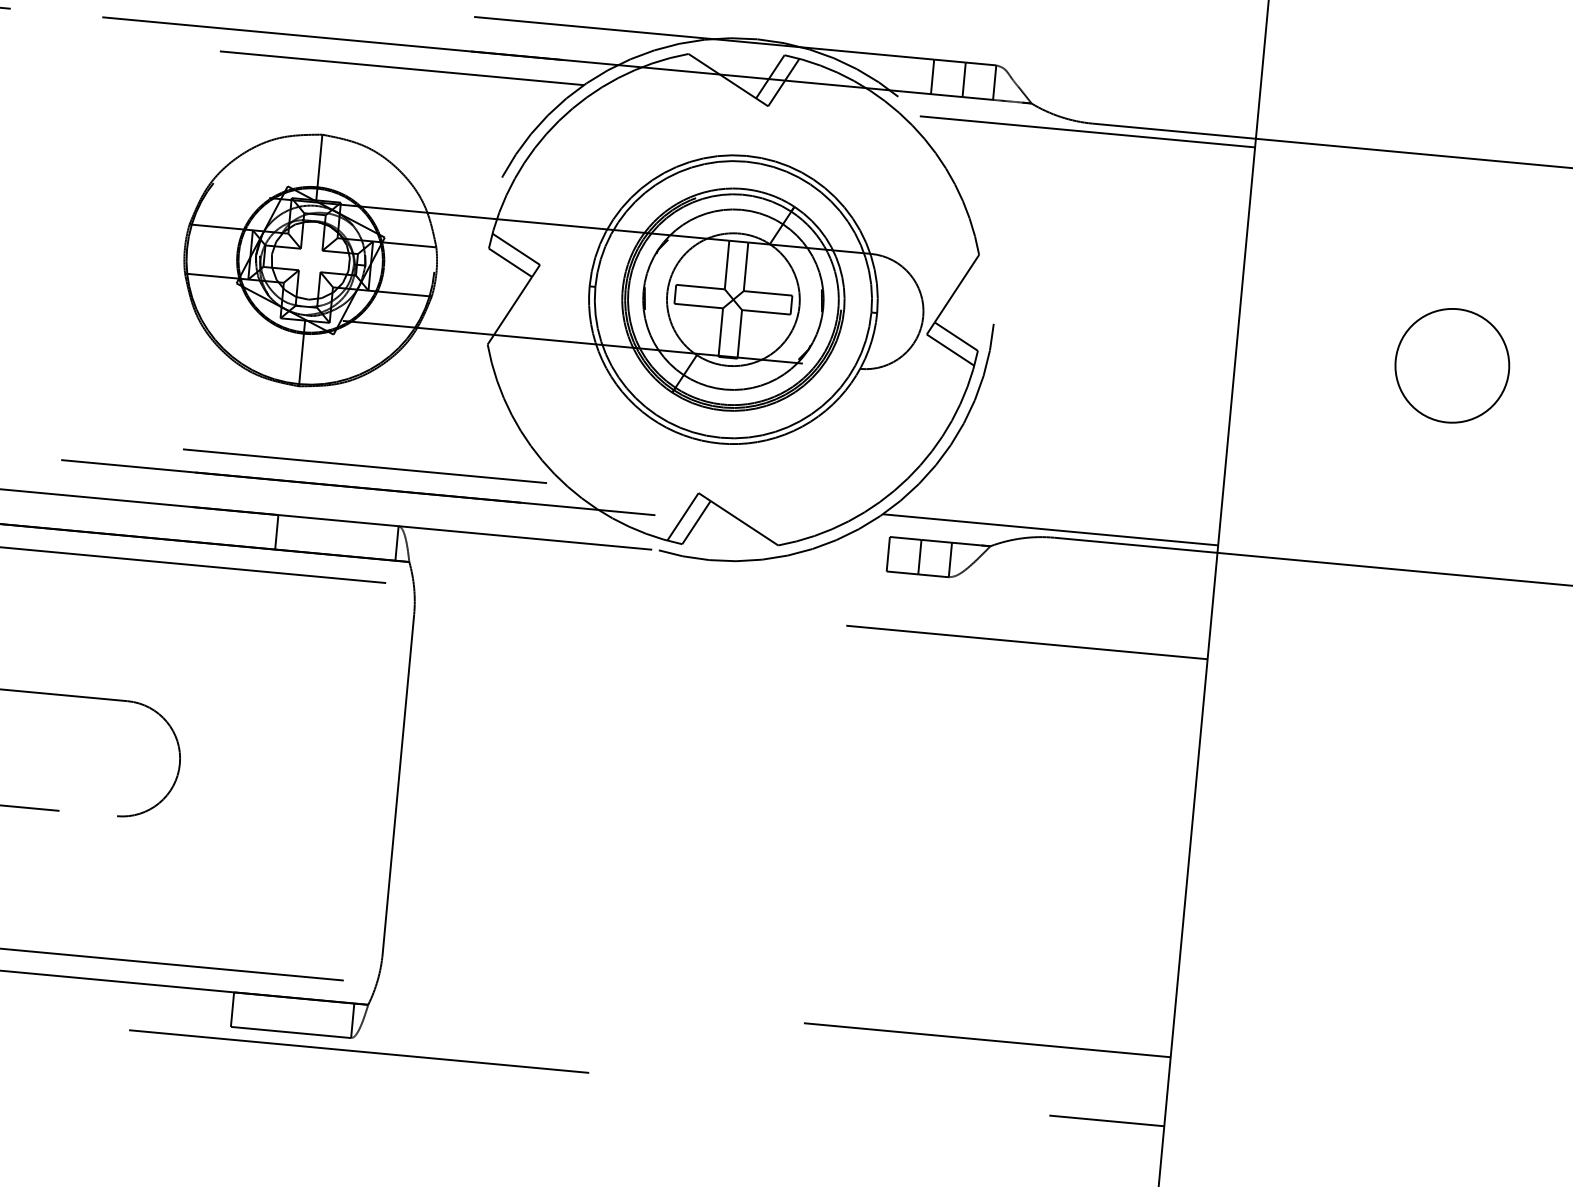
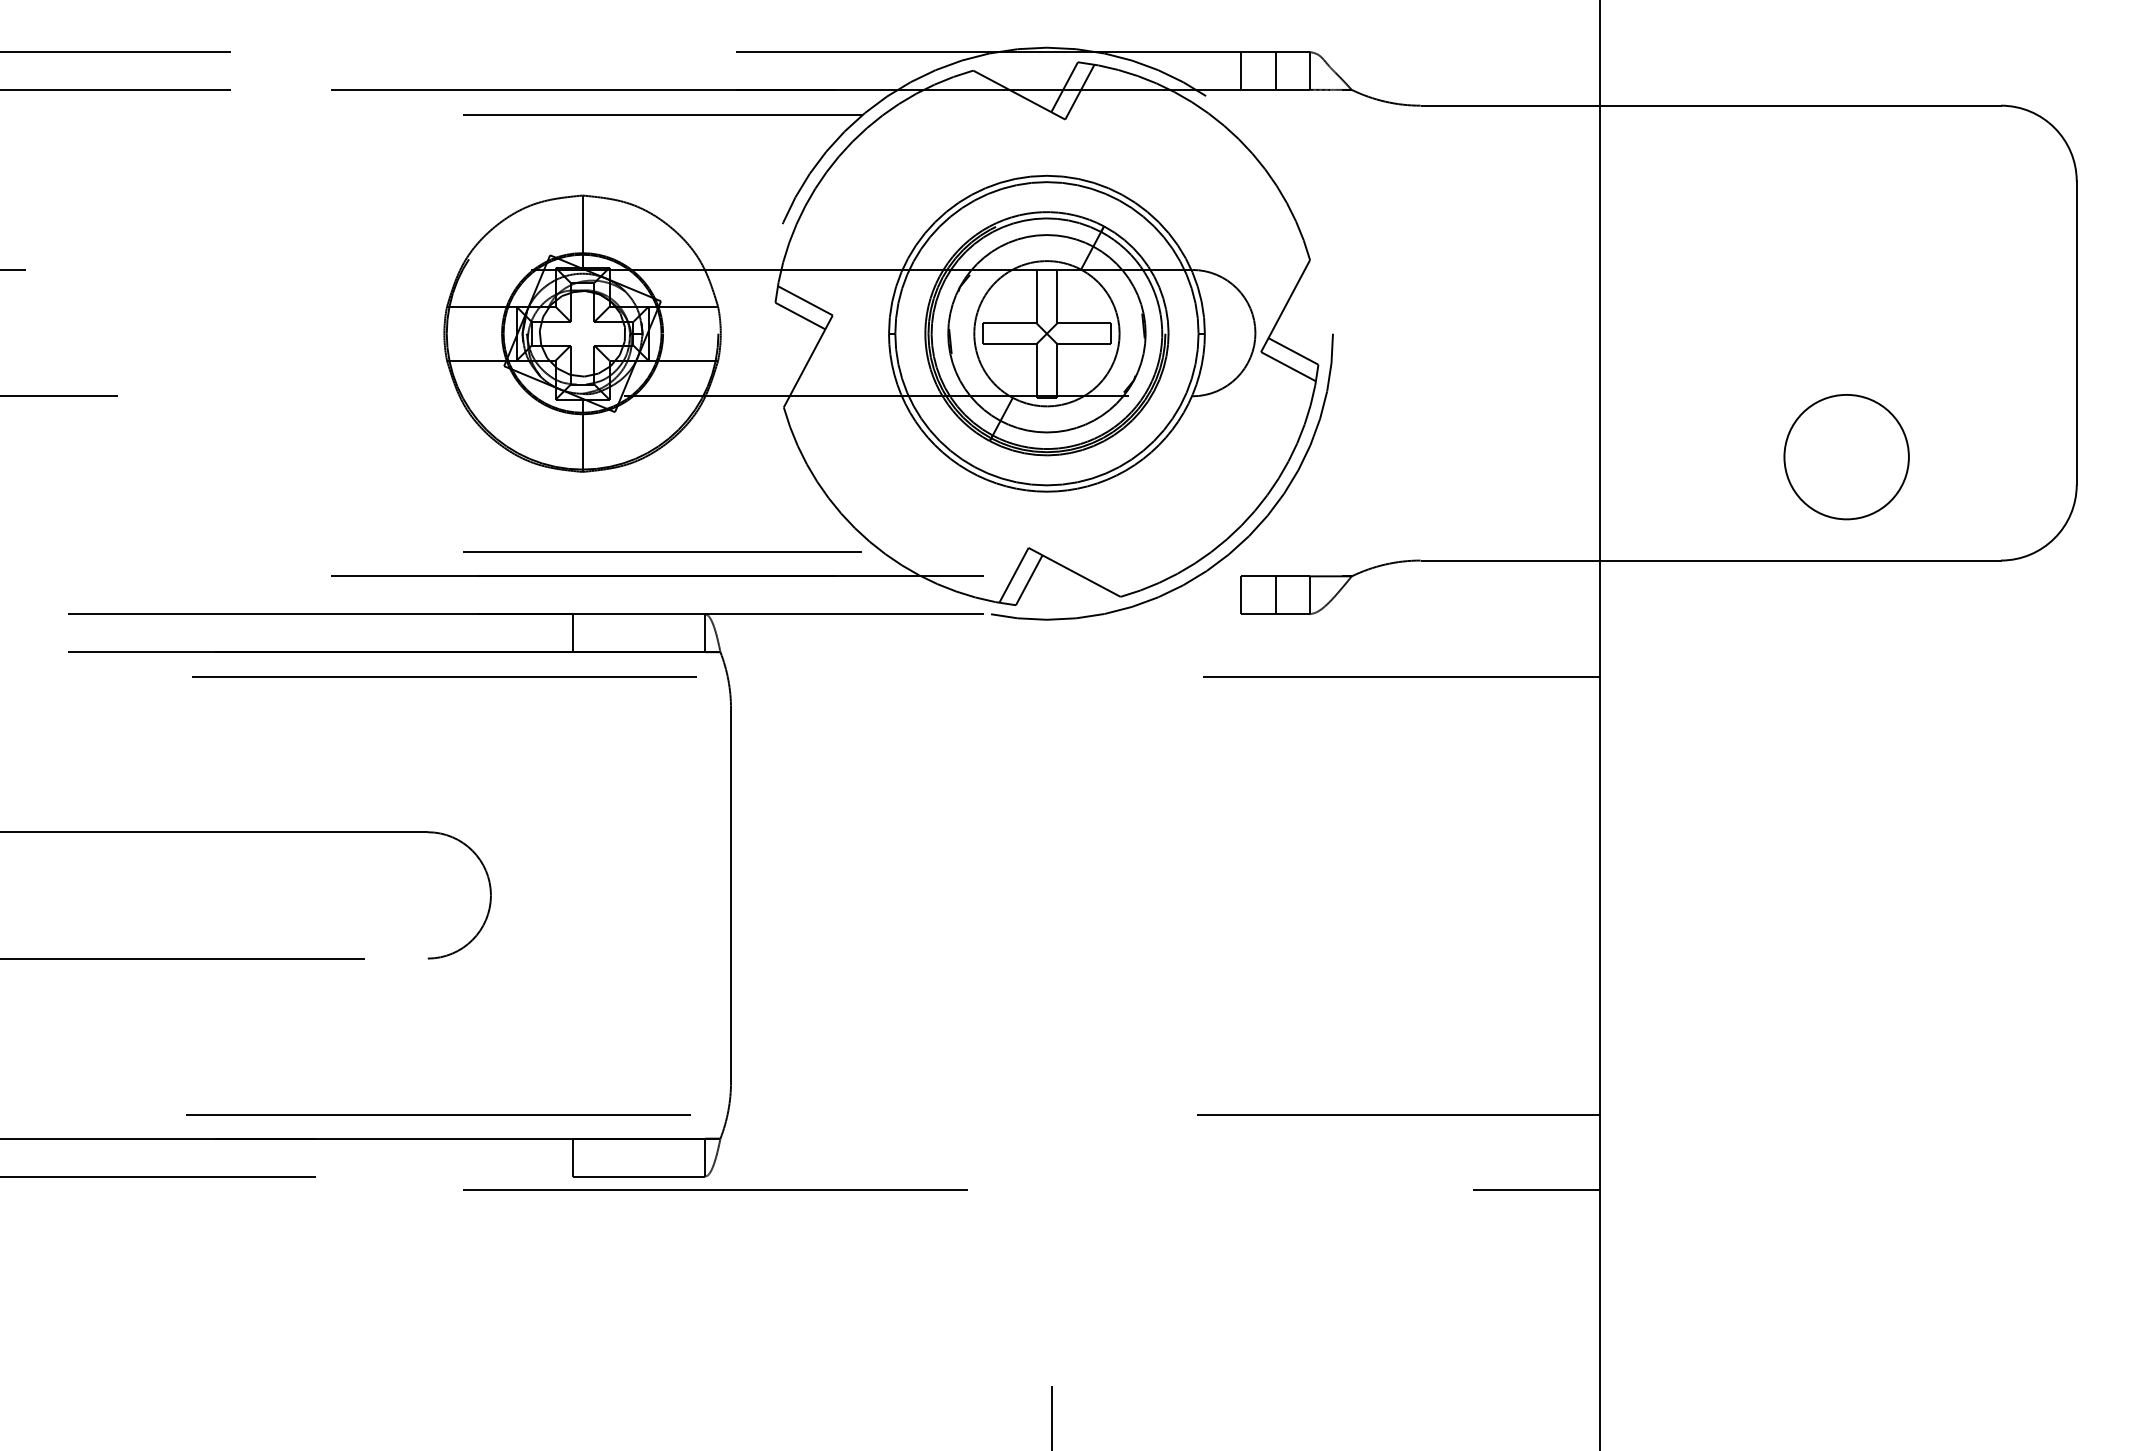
line: (1087, 132) -> (1415, 115), removed
circle: (1452, 366) -> (1846, 457), moved
line: (1050, 529) -> (1415, 552), removed

